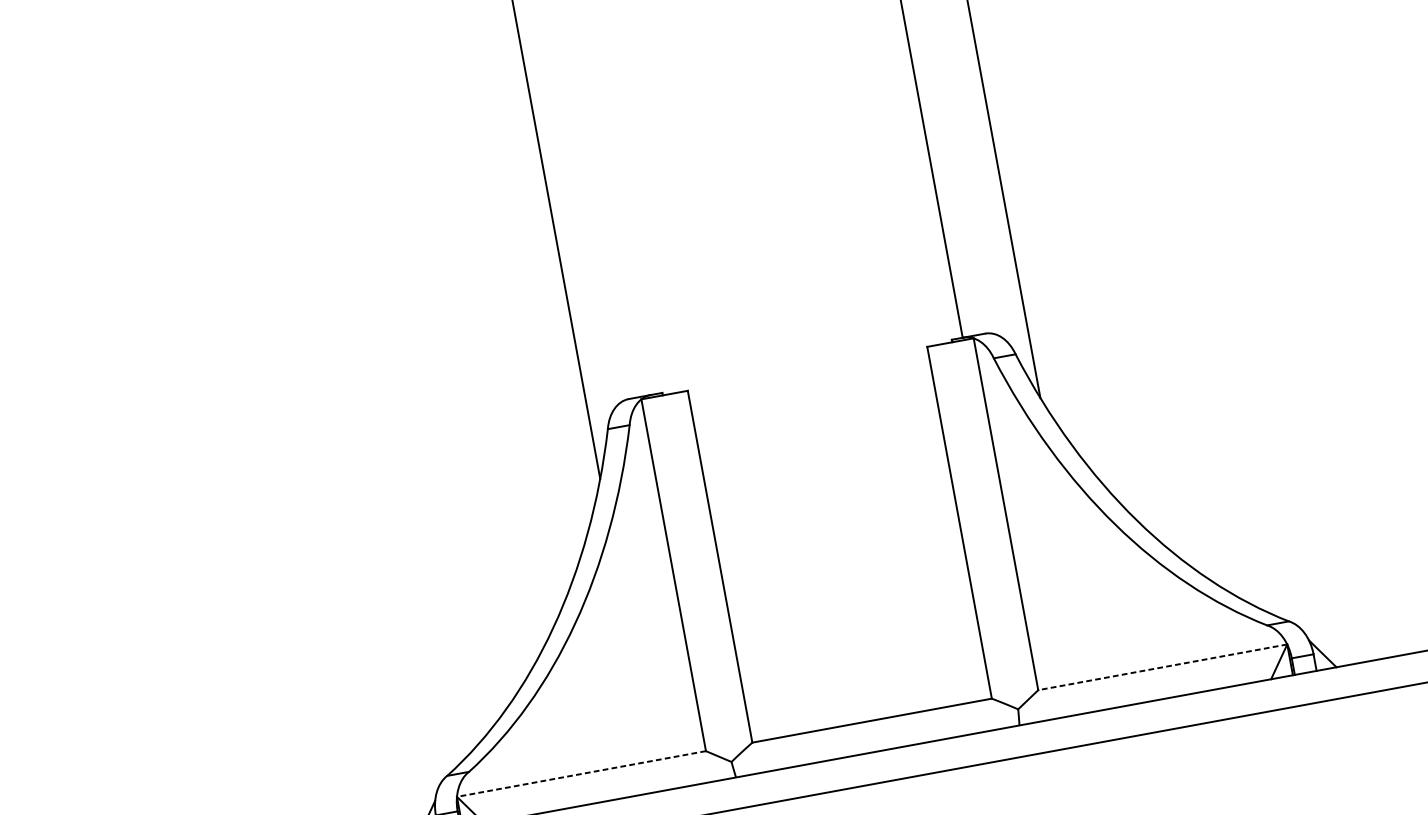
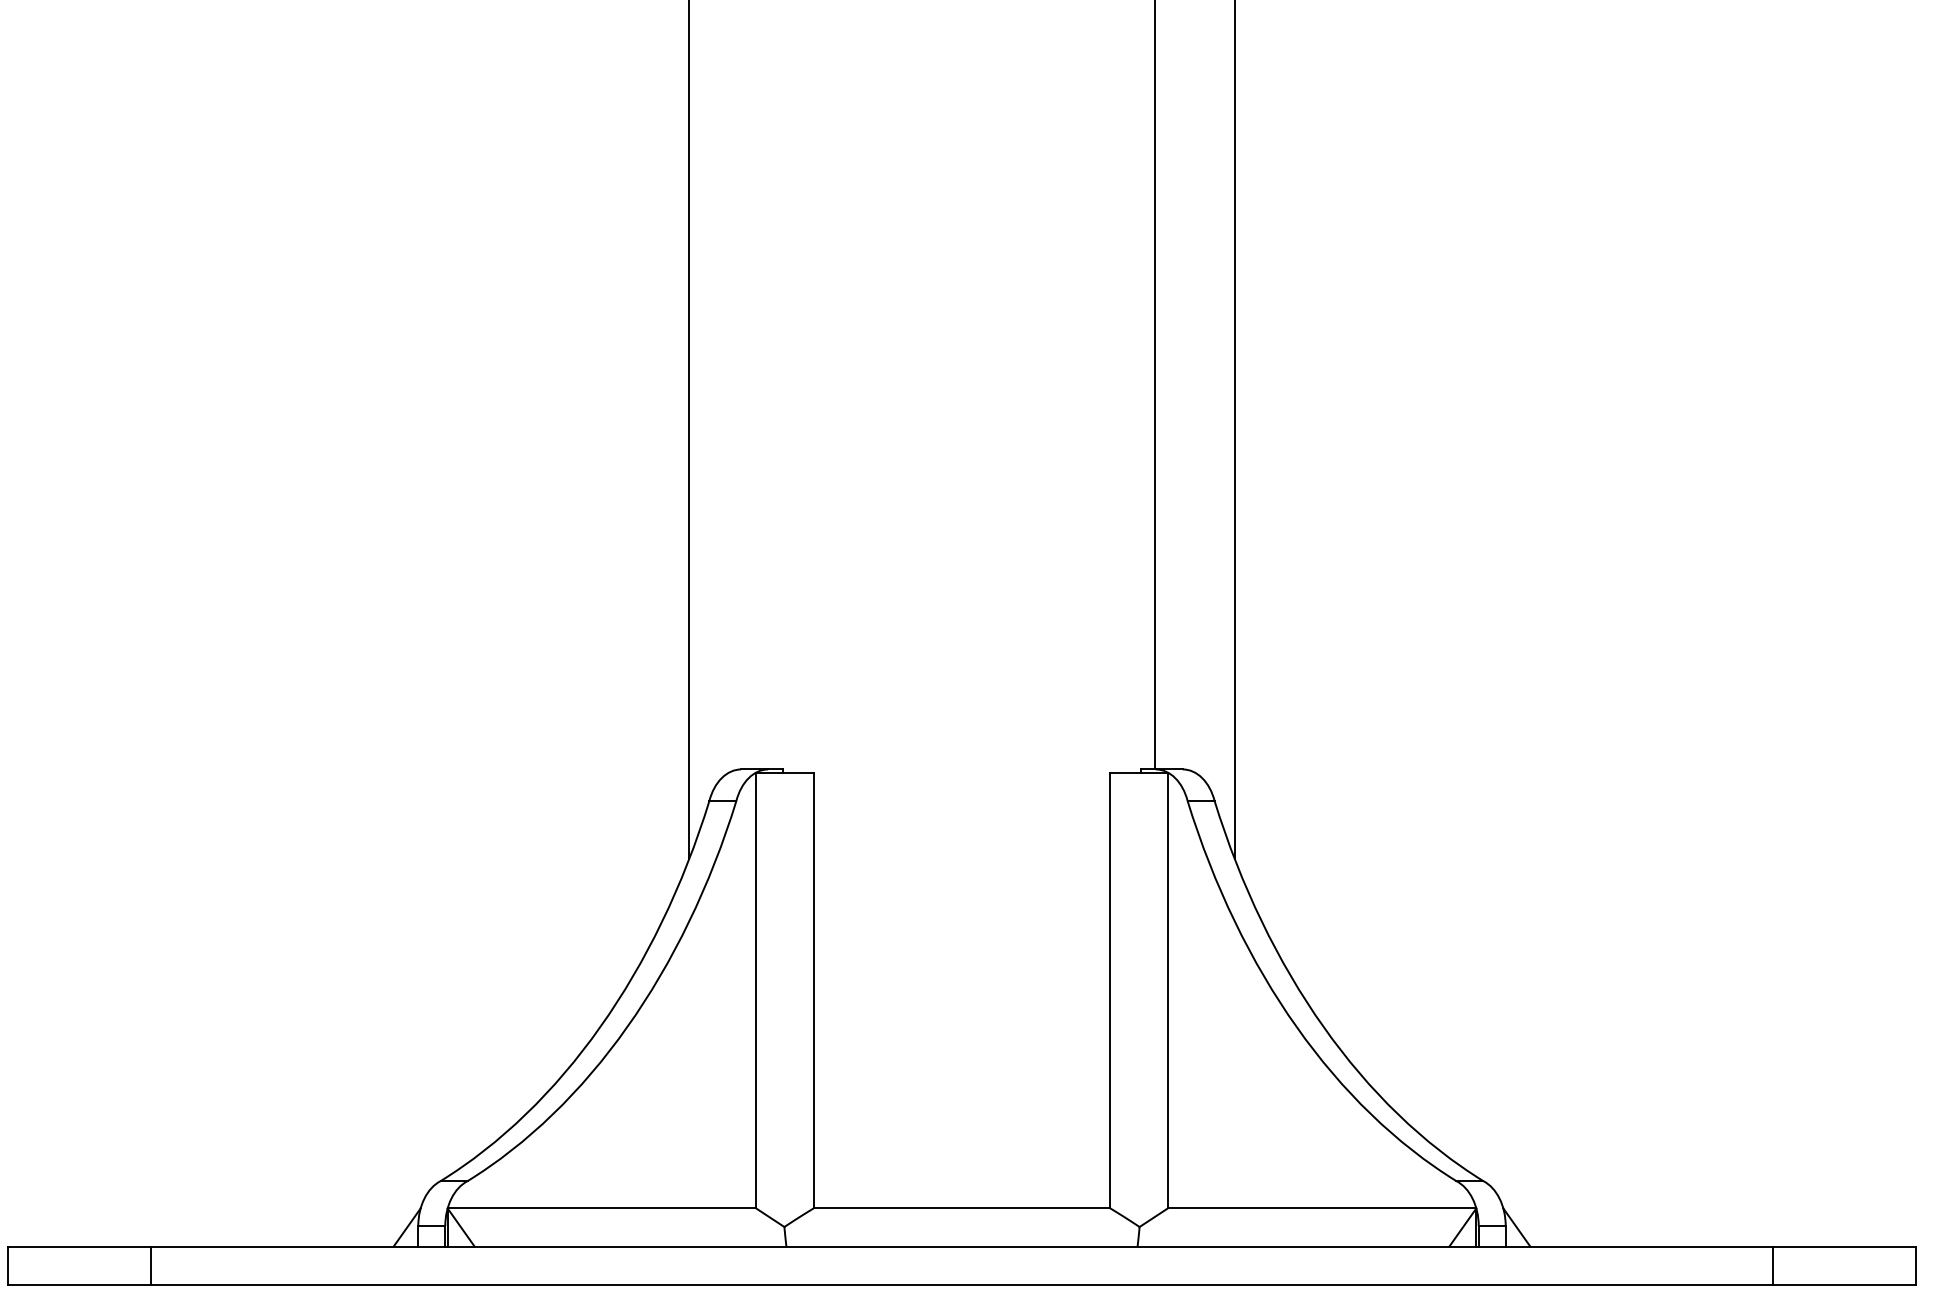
line: (1162, 667) -> (1321, 1208), dashed -> solid
line: (581, 774) -> (601, 1208), dashed -> solid

